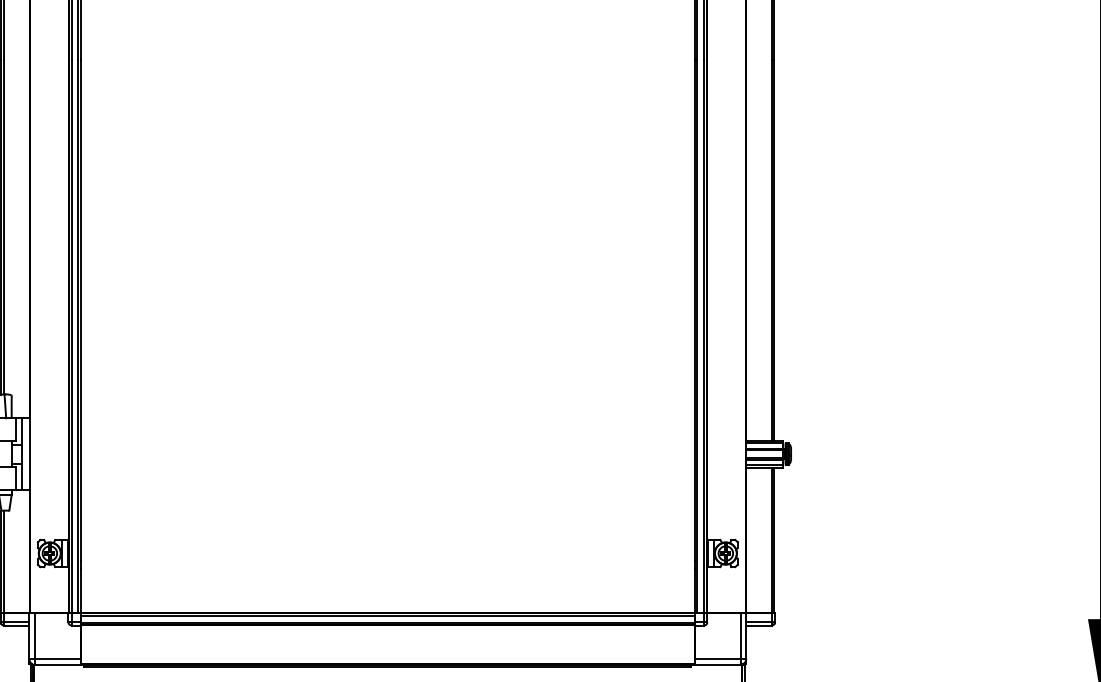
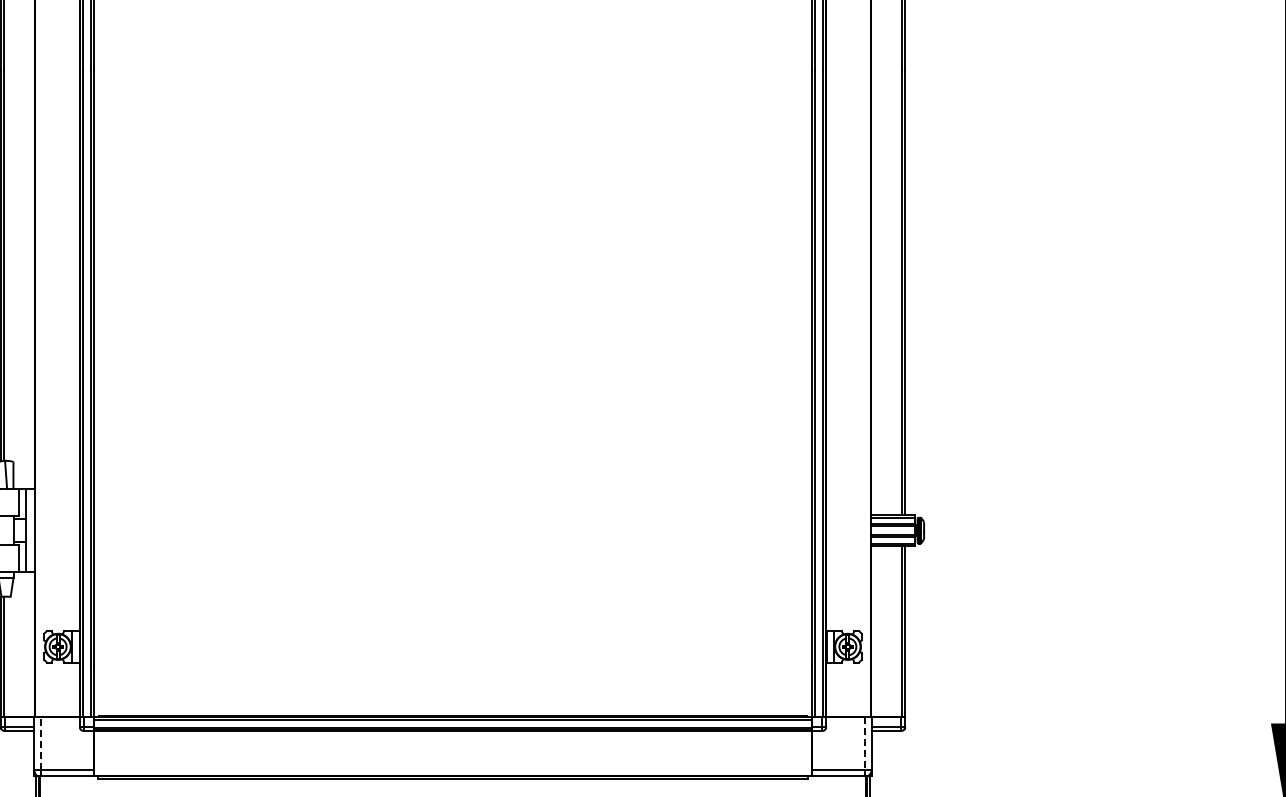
line: (34, 636) -> (40, 743), solid -> dashed
line: (740, 636) -> (865, 743), solid -> dashed

